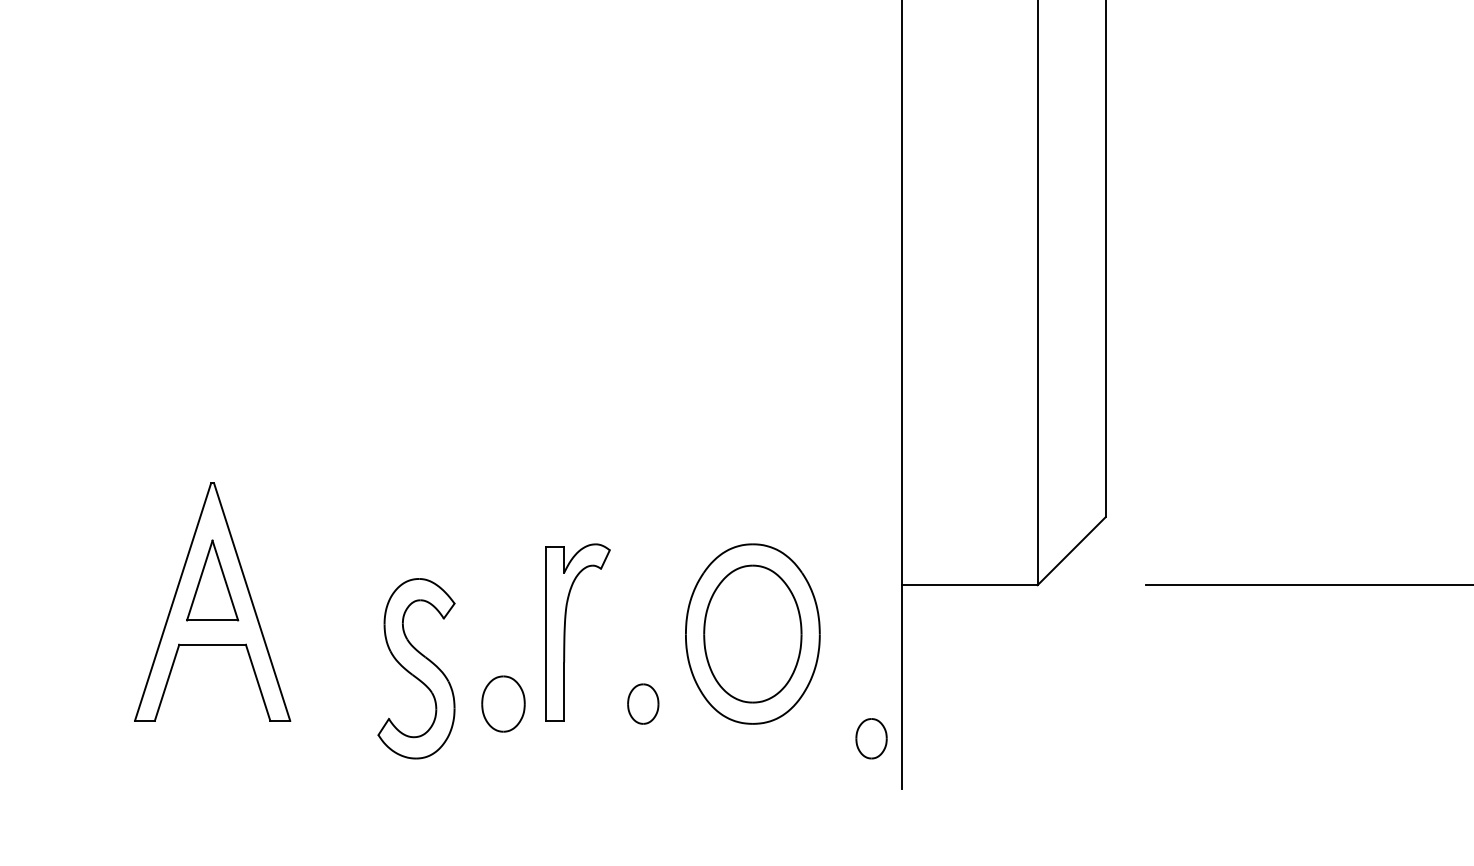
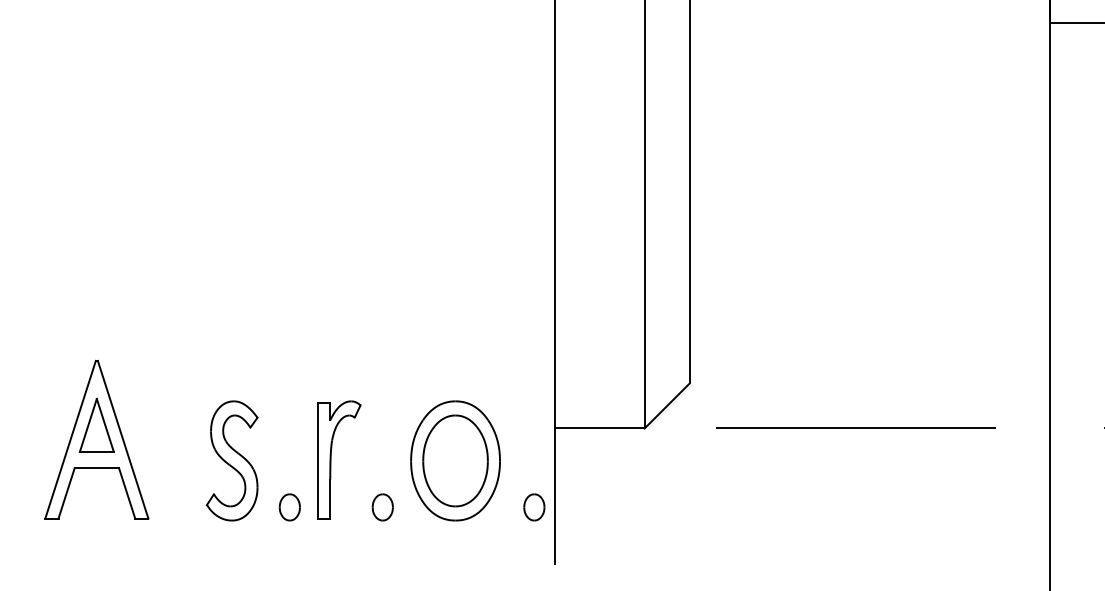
part: (416, 668) -> (232, 460), moved
part: (502, 704) -> (289, 507), size x0.71
part: (871, 738) -> (534, 507), moved

